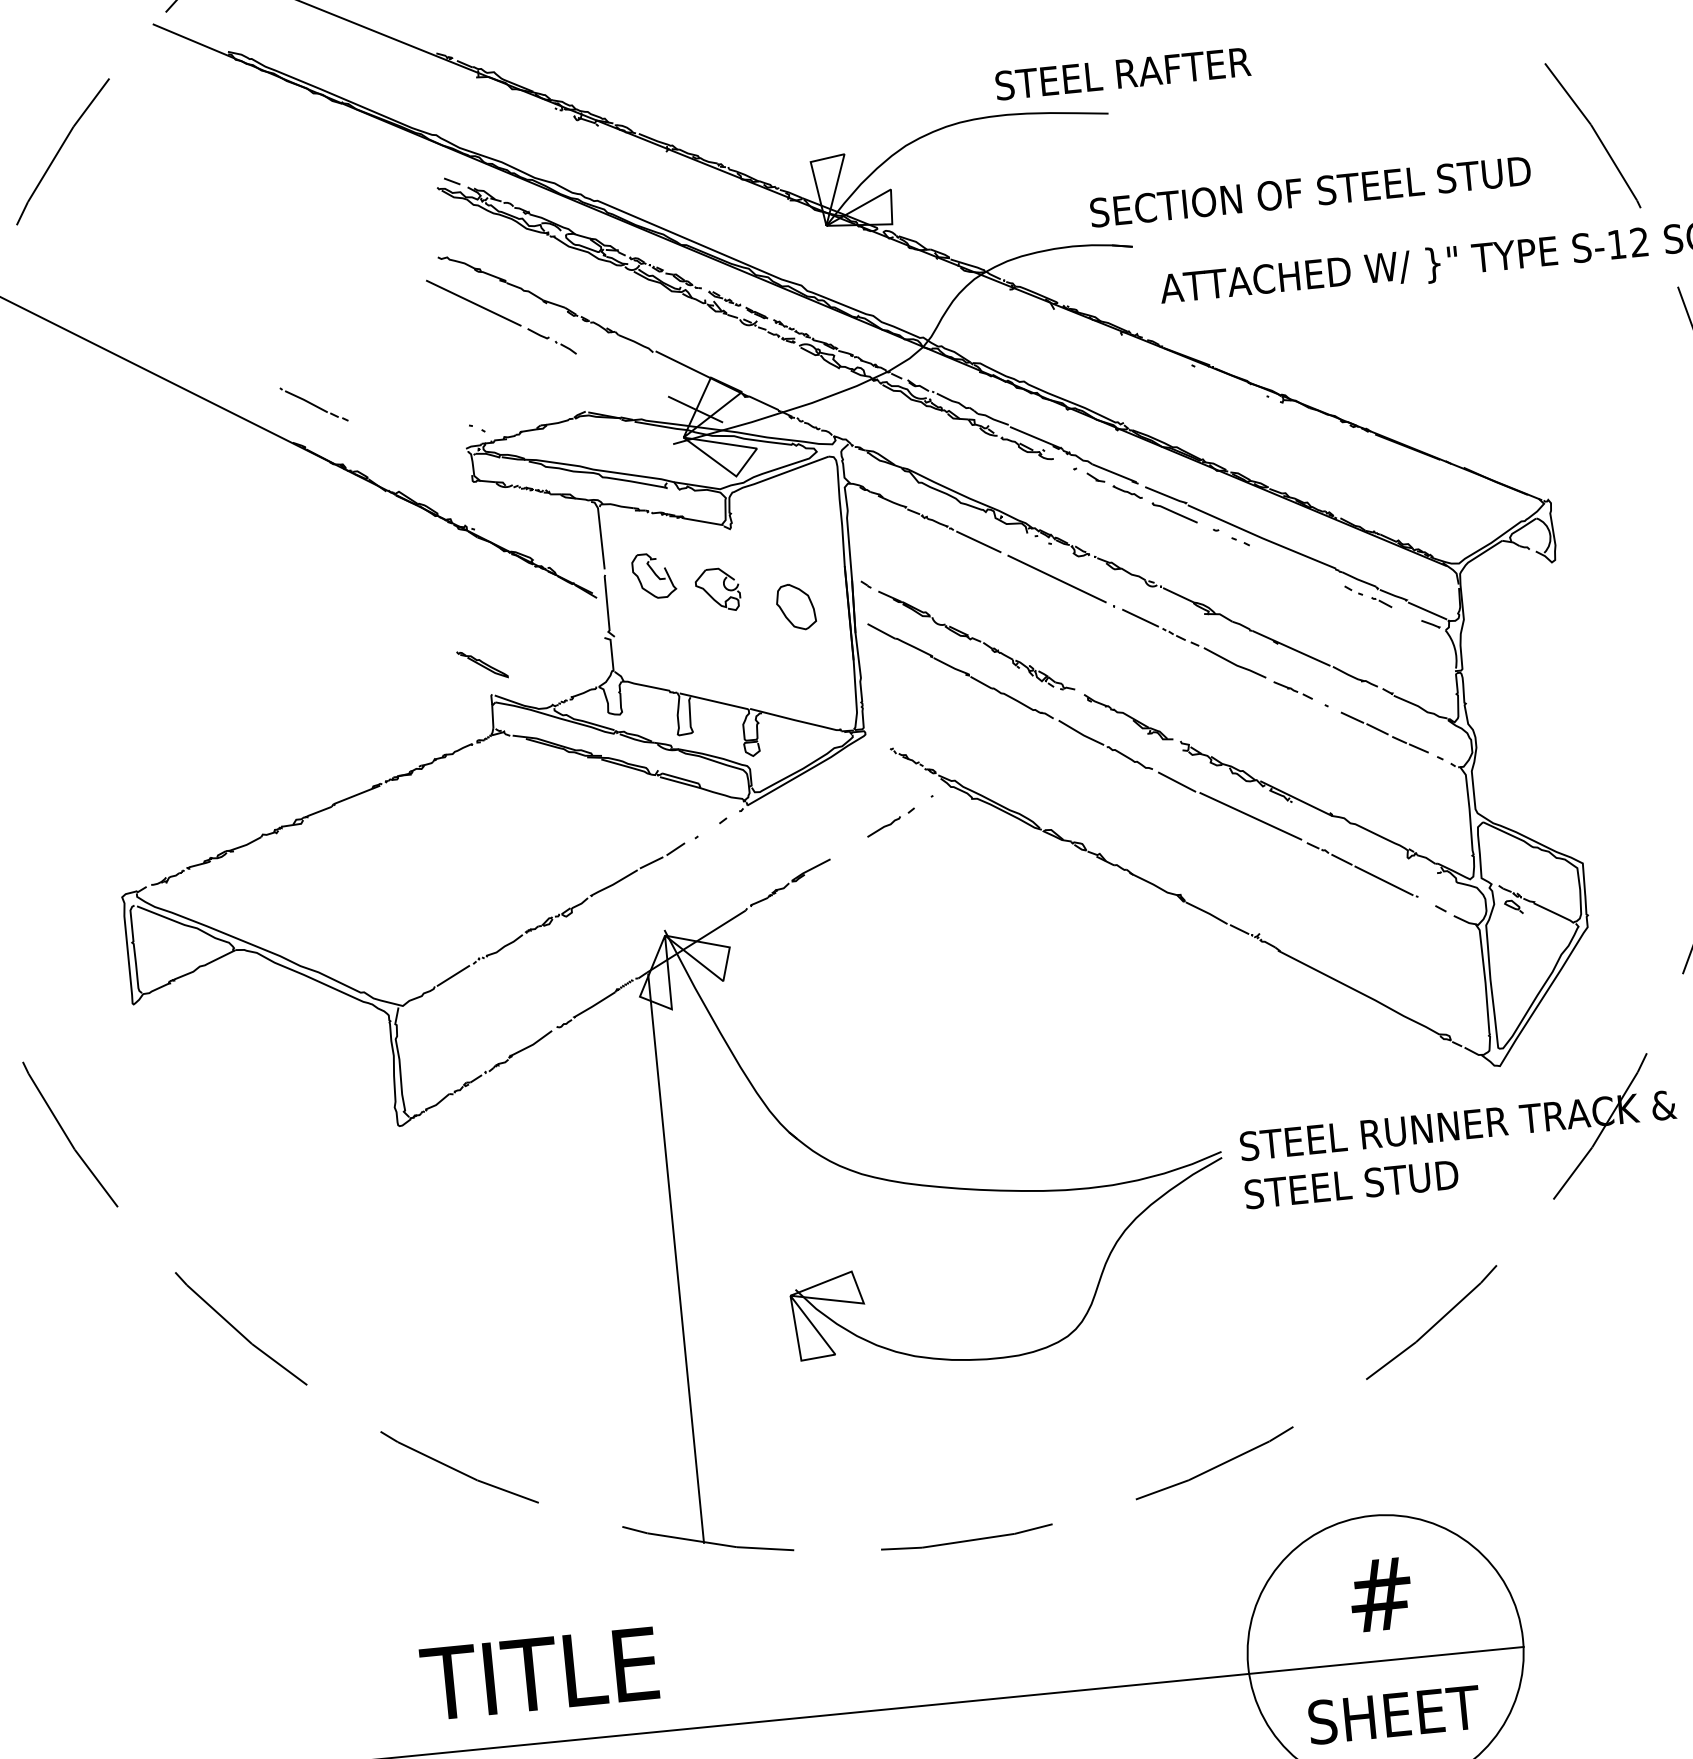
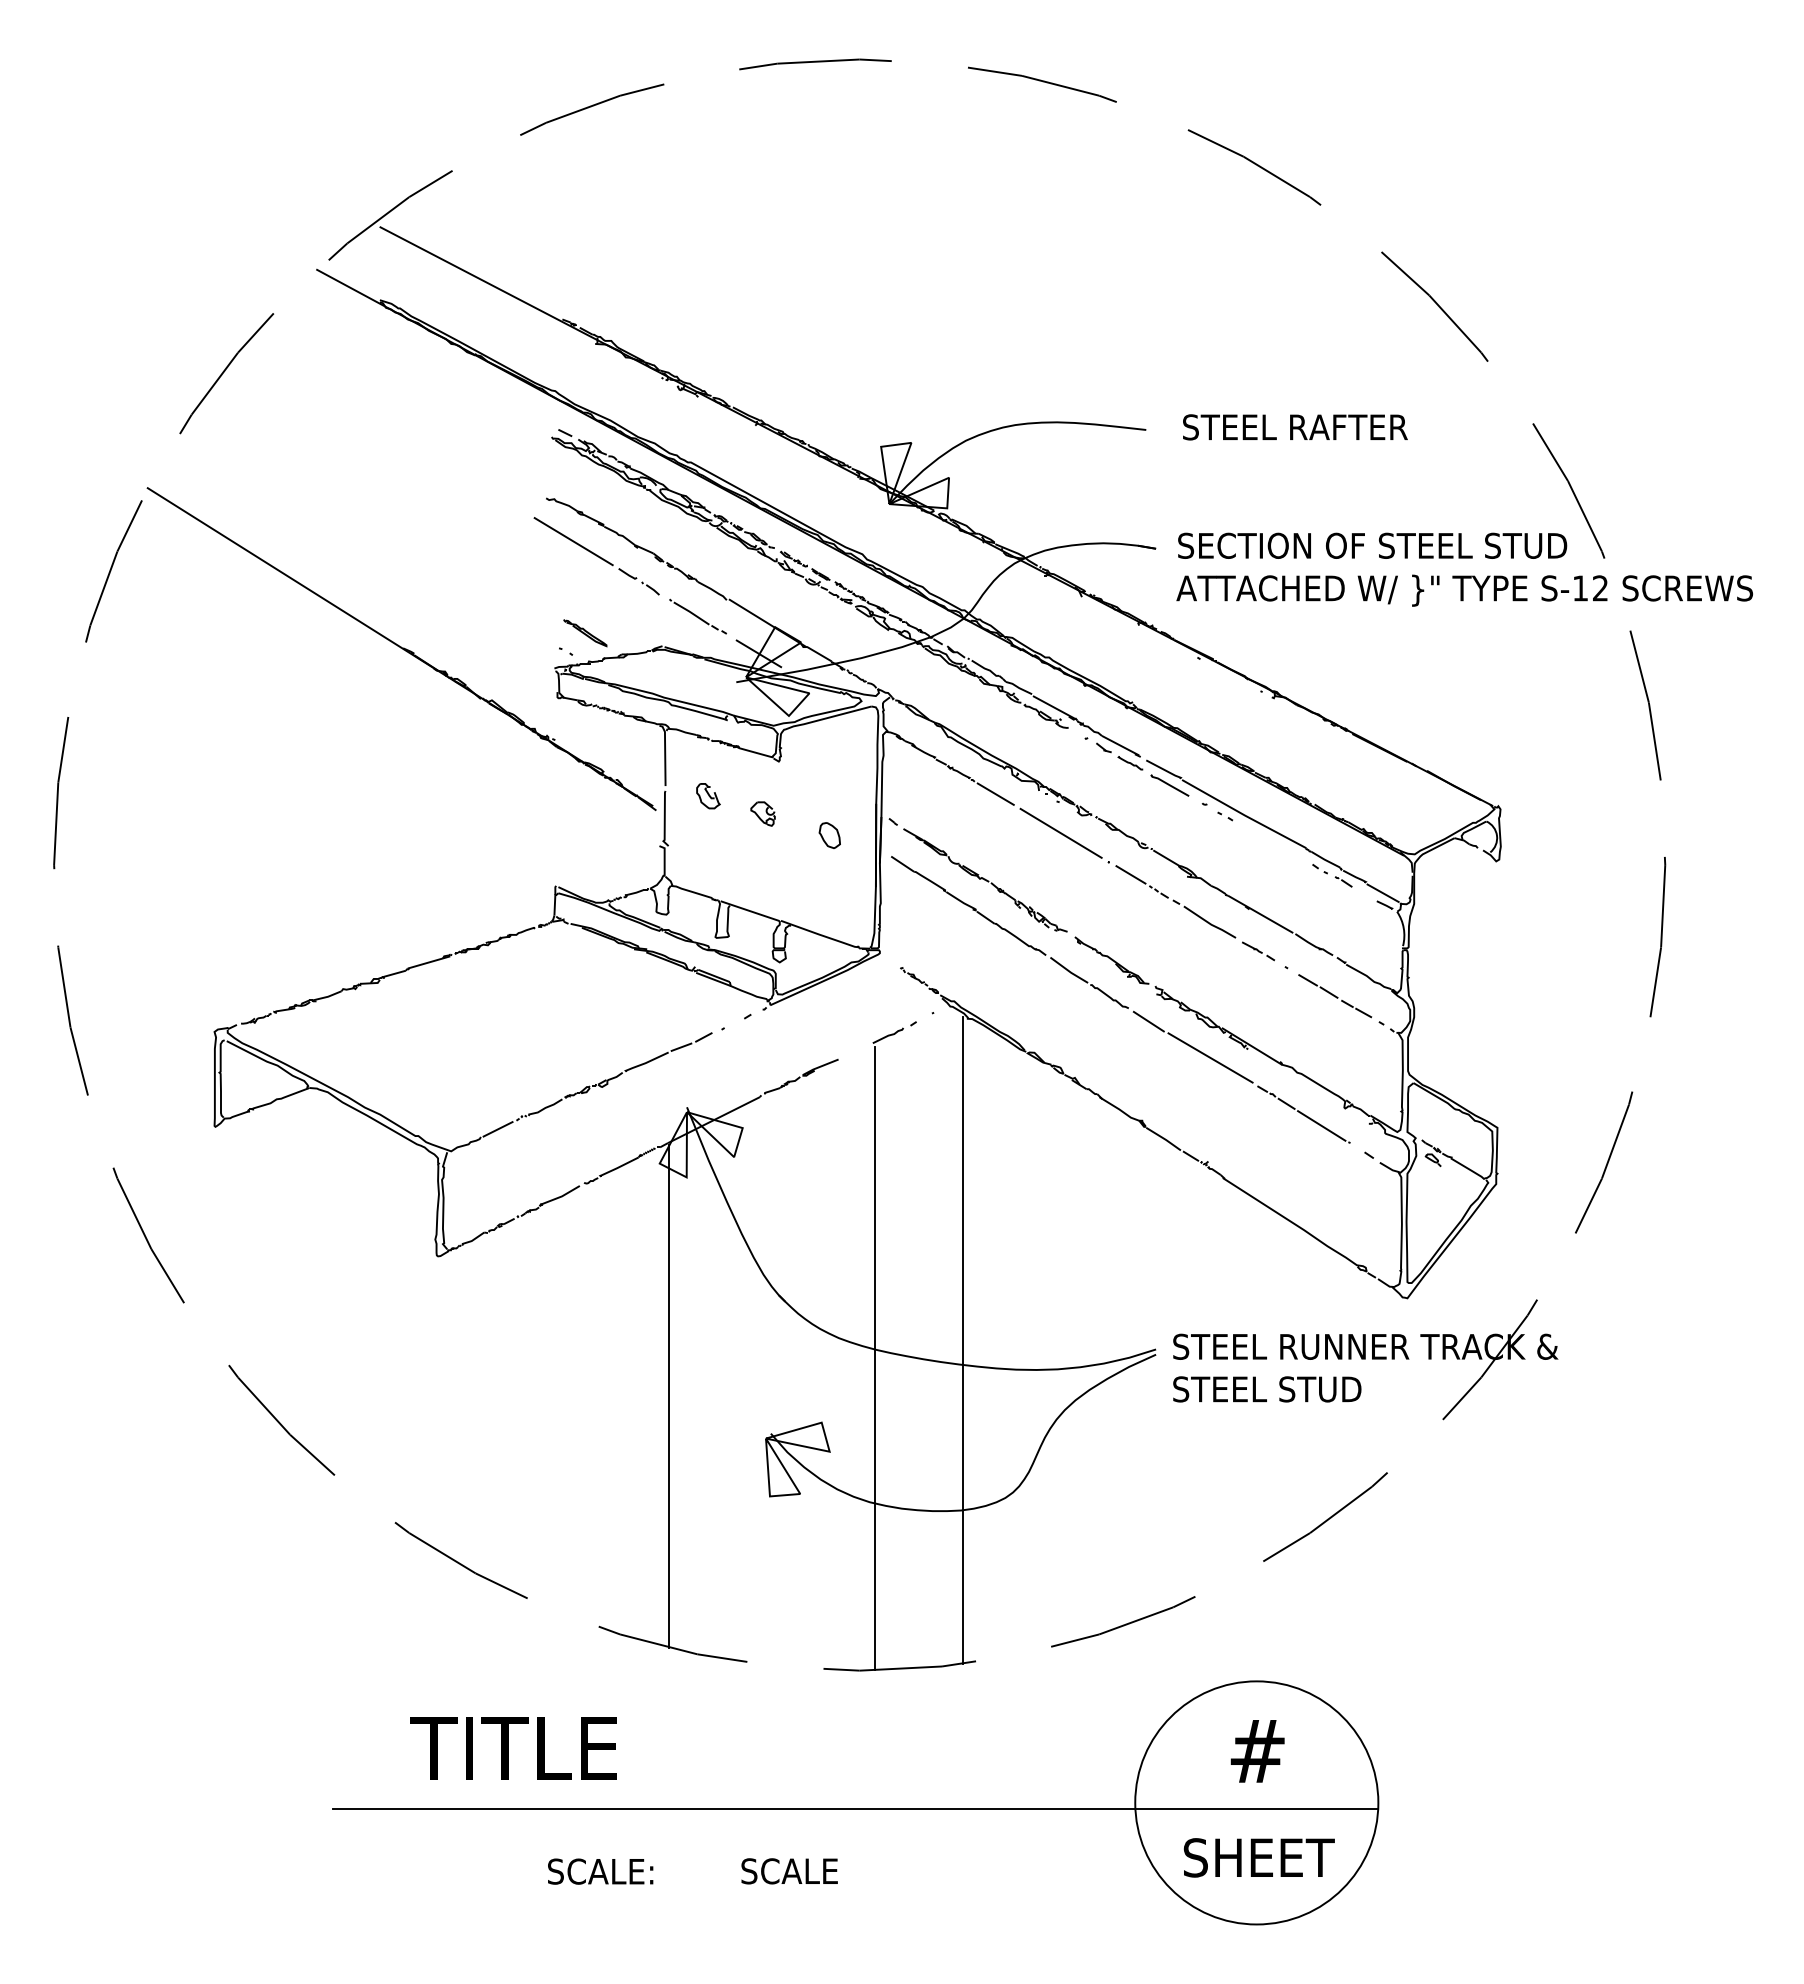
text: (1123, 73) -> (1295, 427), moved
text: (1310, 191) -> (1372, 545), moved
part: (313, 404) -> (697, 616), moved
part: (654, 576) -> (708, 796), size x0.62
part: (717, 589) -> (762, 813), size x0.62
part: (795, 607) -> (829, 835), size x0.62
part: (482, 665) -> (585, 633), moved
line: (1002, 1163) -> (963, 1340), added
line: (905, 1193) -> (875, 1358), added

